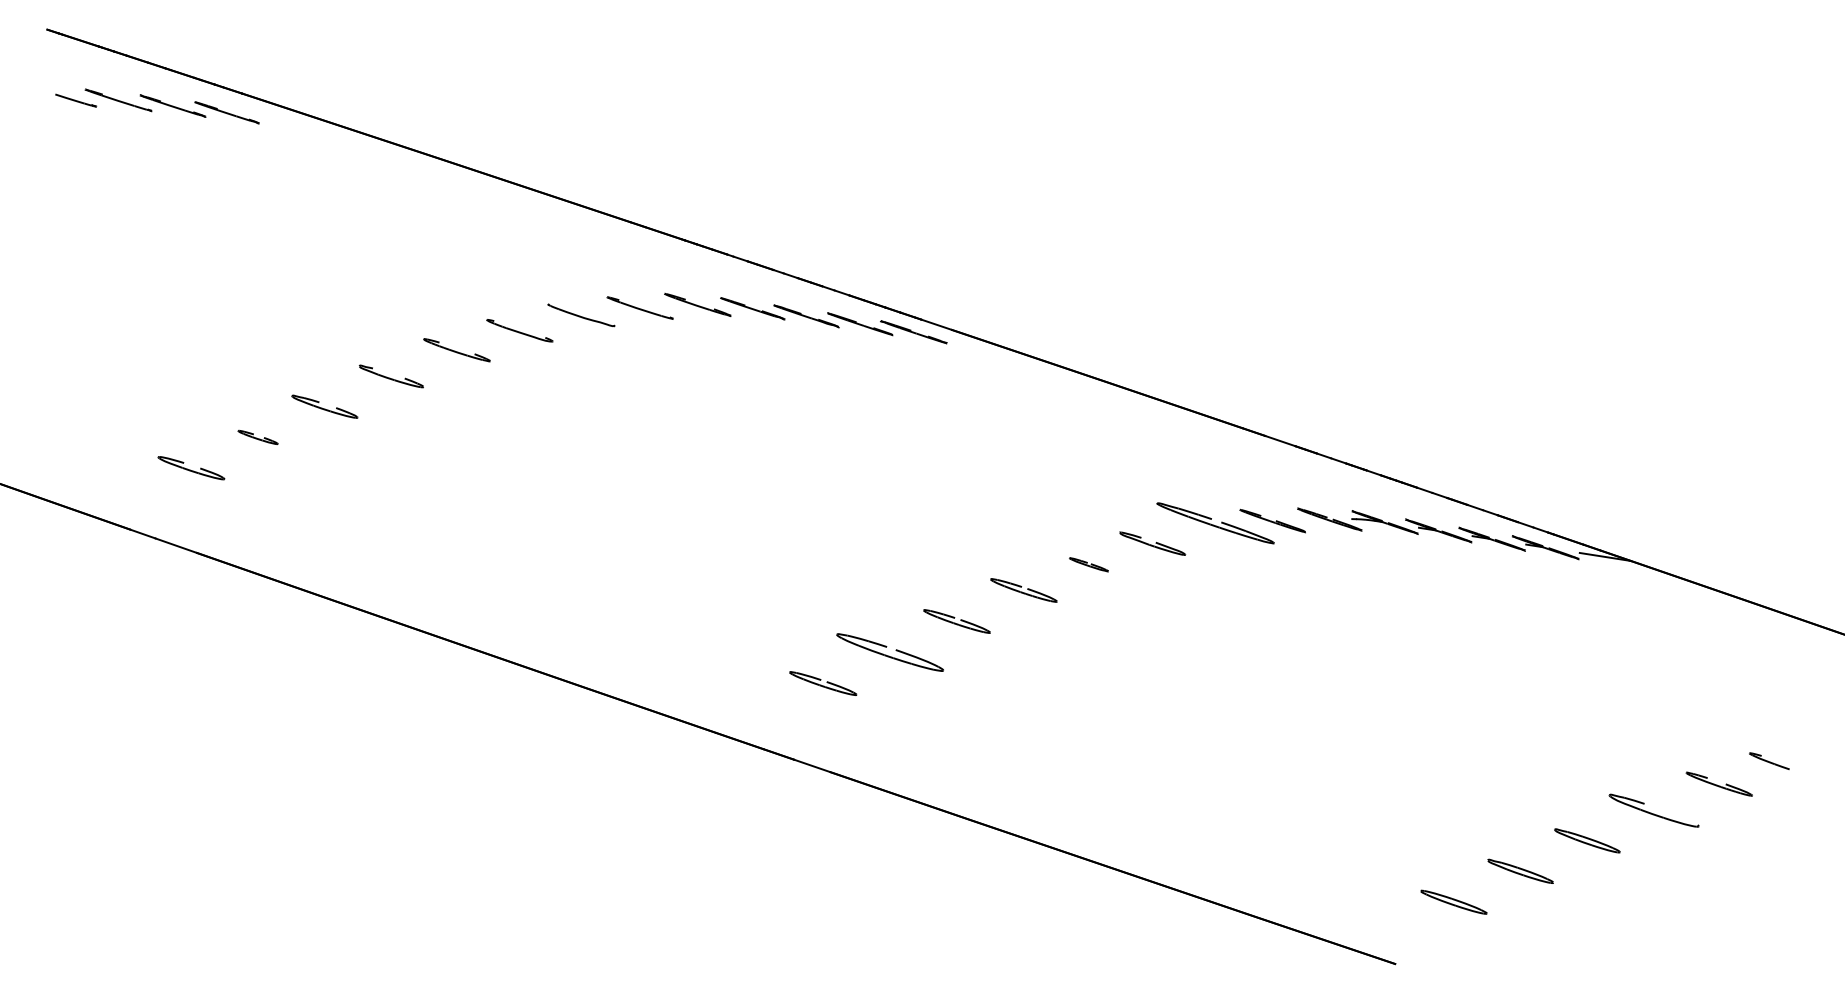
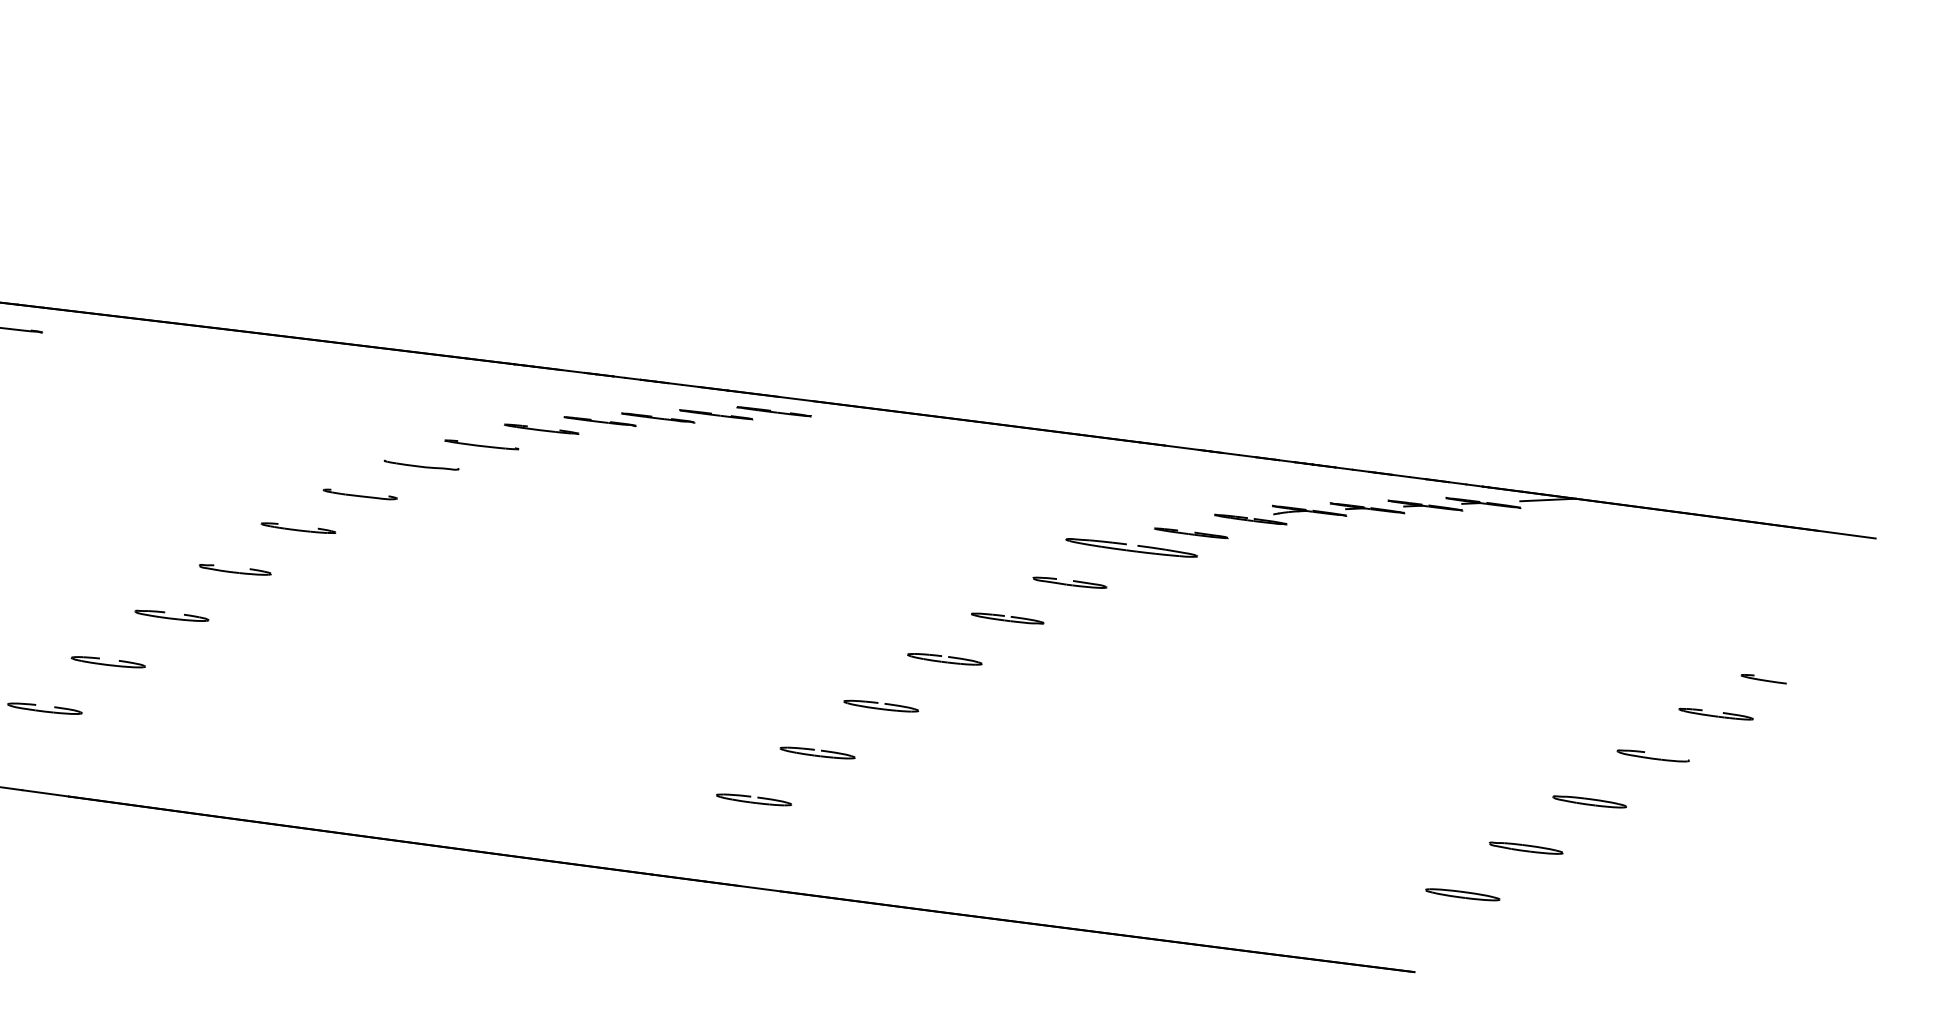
part: (257, 437) -> (107, 662), size x1.67
part: (1088, 564) -> (1007, 618), size x1.67
part: (889, 652) -> (816, 753), size x0.62
part: (1653, 810) -> (1652, 755), size x0.71

